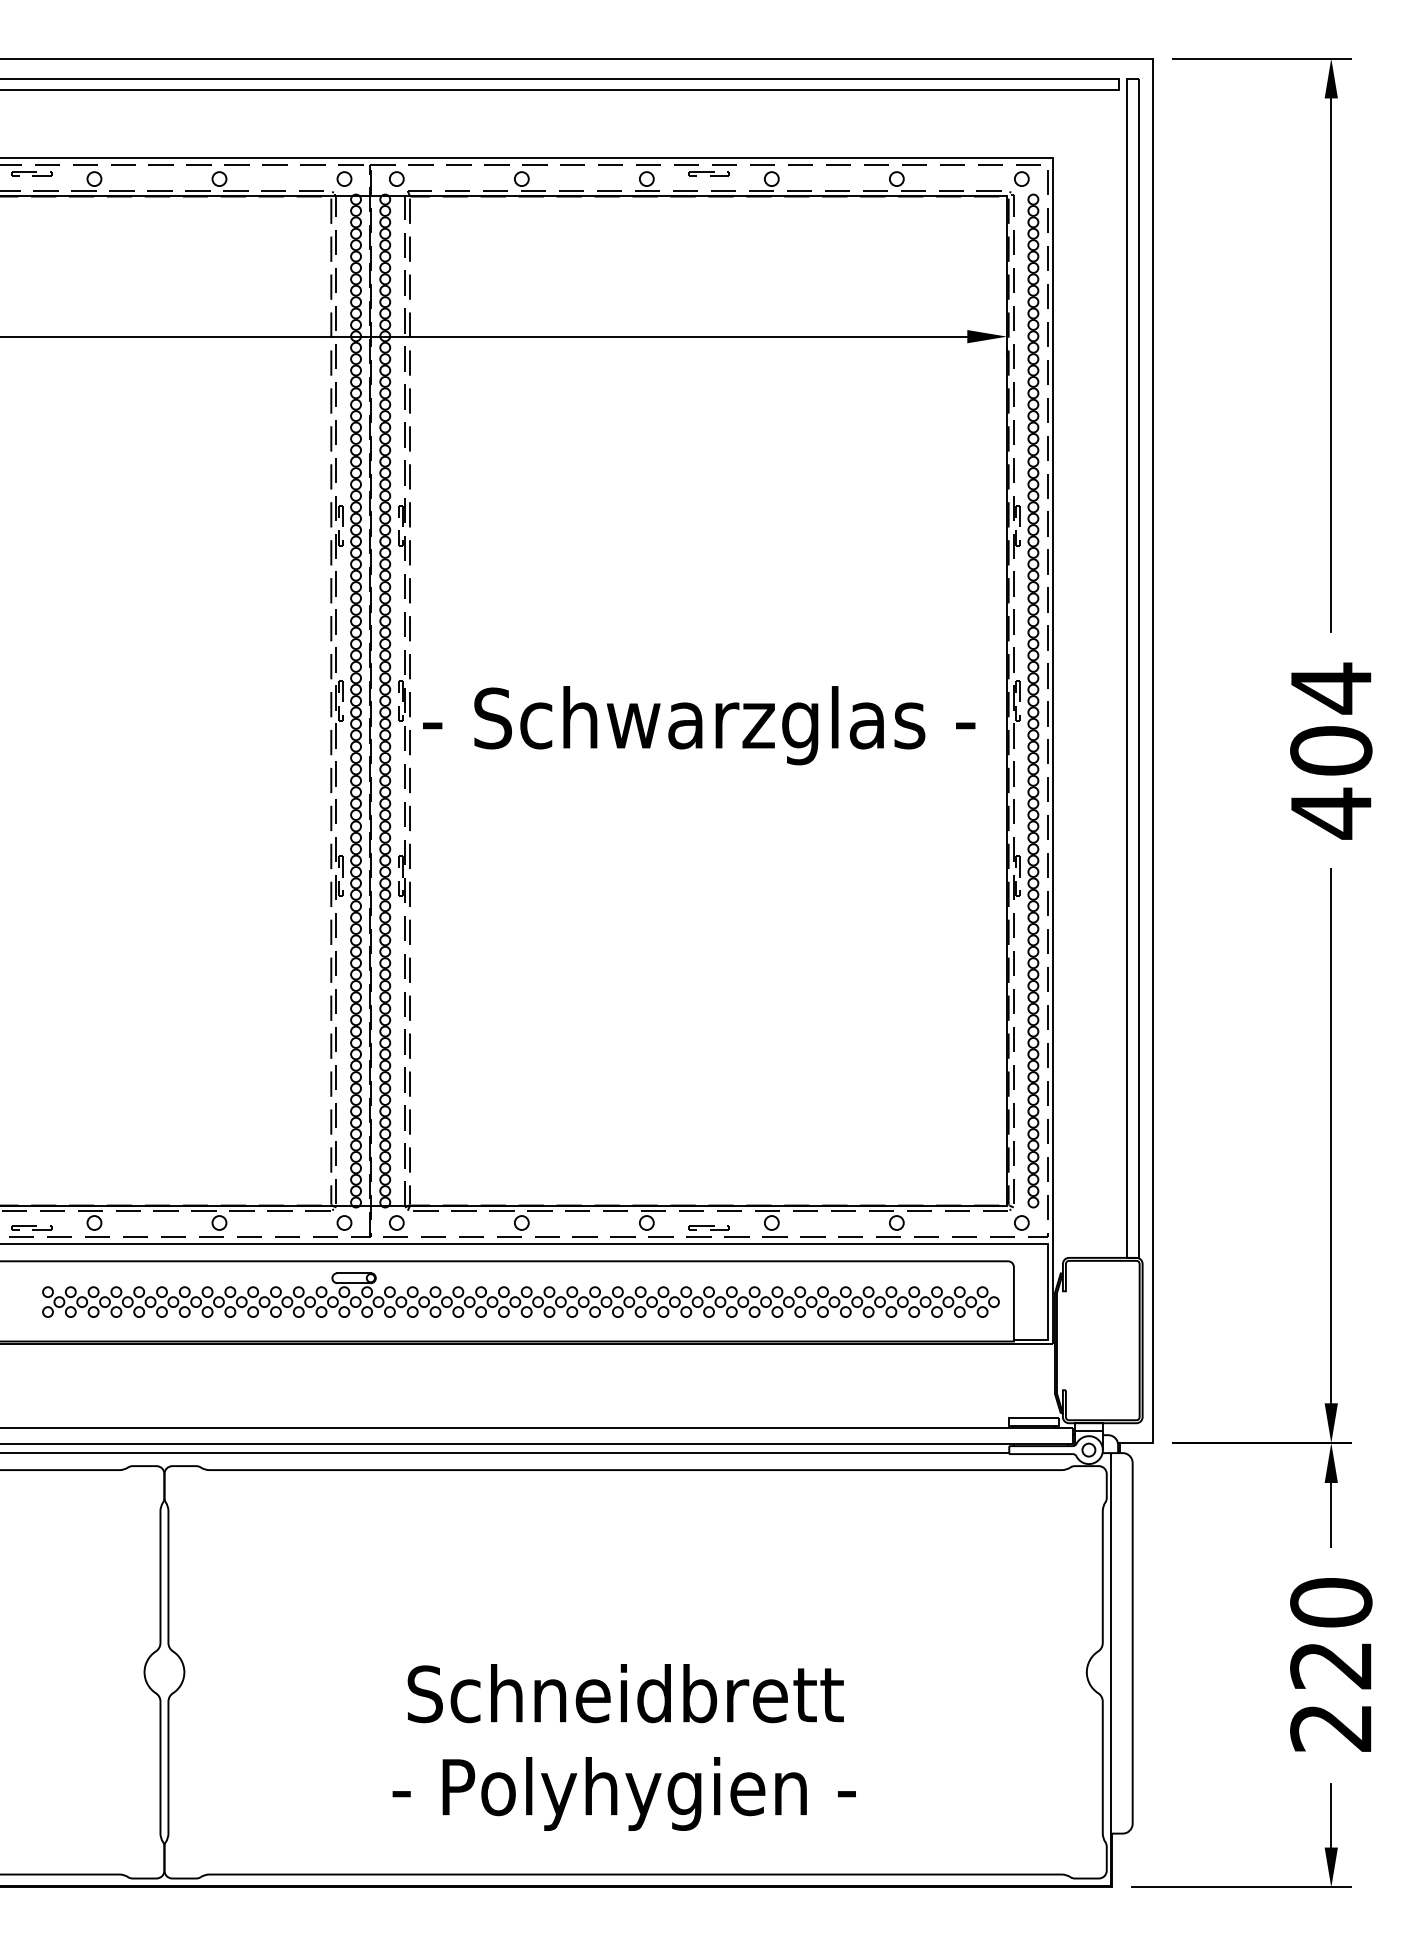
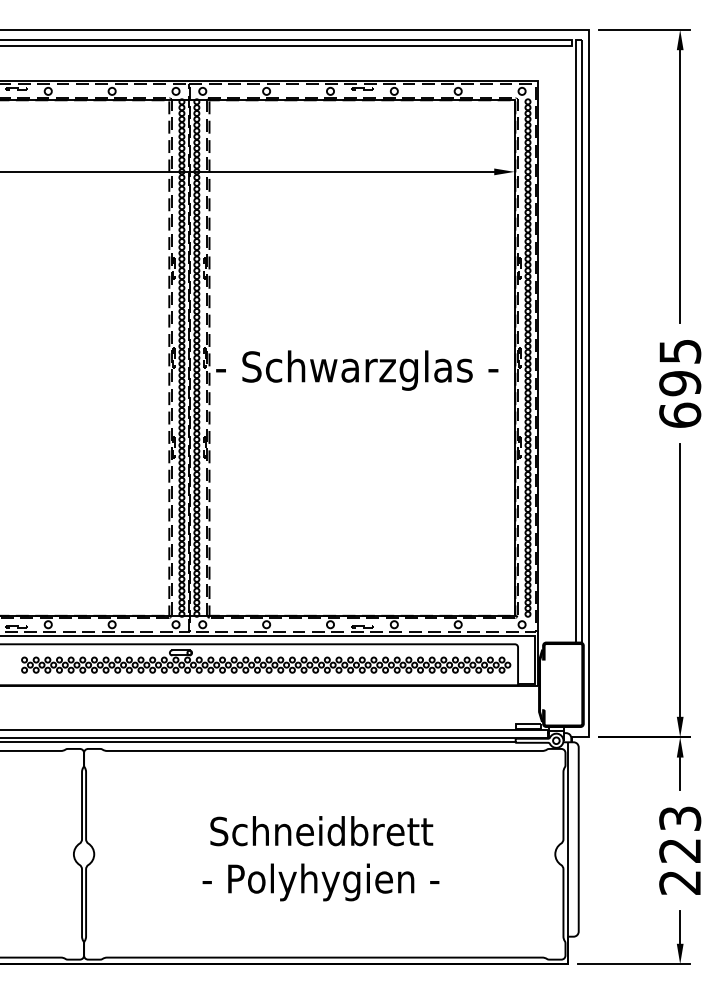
text: (1331, 750) -> (680, 383), 404 -> 695
text: (1331, 1602) -> (680, 818), 220 -> 223
text: (623, 1747) -> (320, 858), moved

